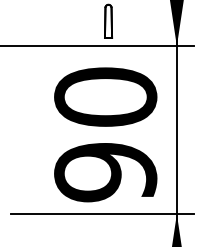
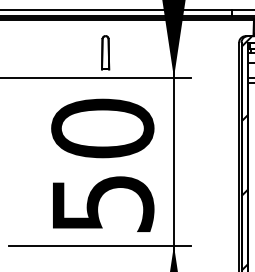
text: (105, 172) -> (102, 203), 90 -> 50

